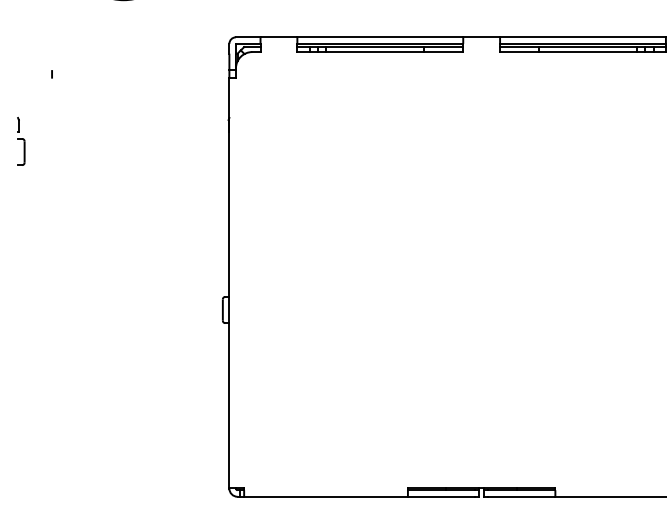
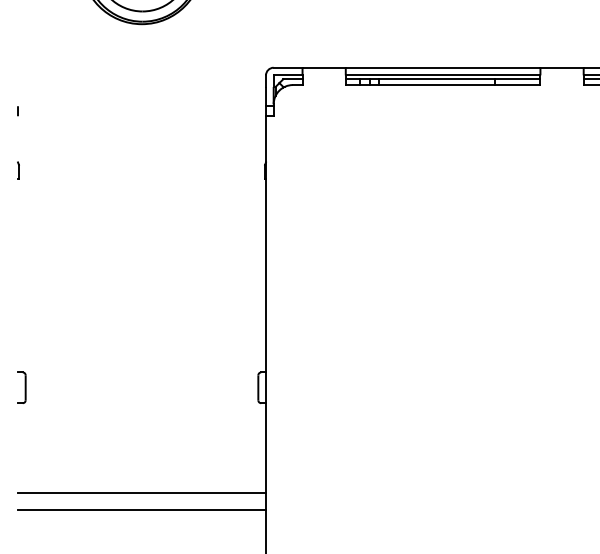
curve: (51, 74) -> (17, 111), moved
part: (21, 151) -> (22, 387), moved
line: (123, 400) -> (141, 493), added
line: (123, 414) -> (141, 510), added

